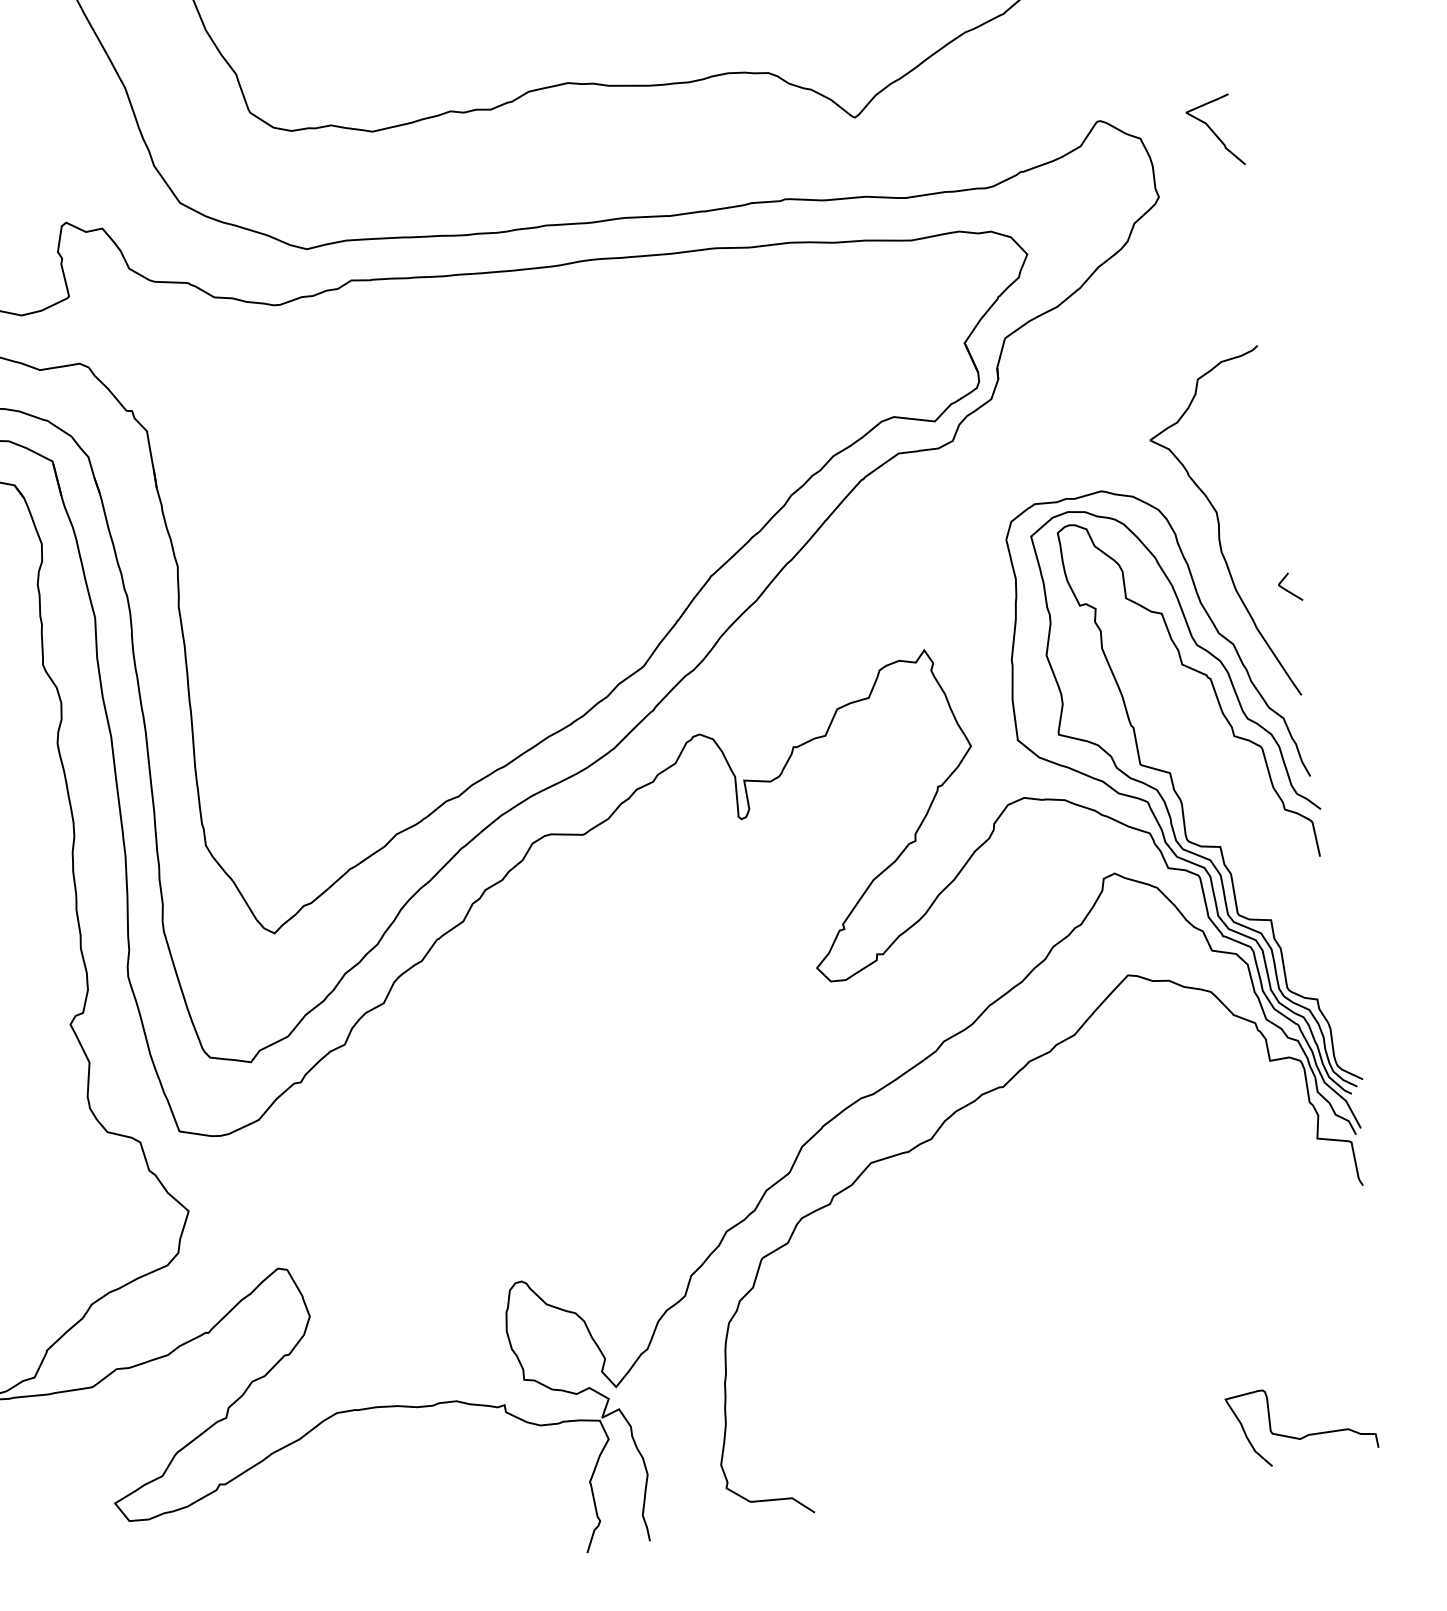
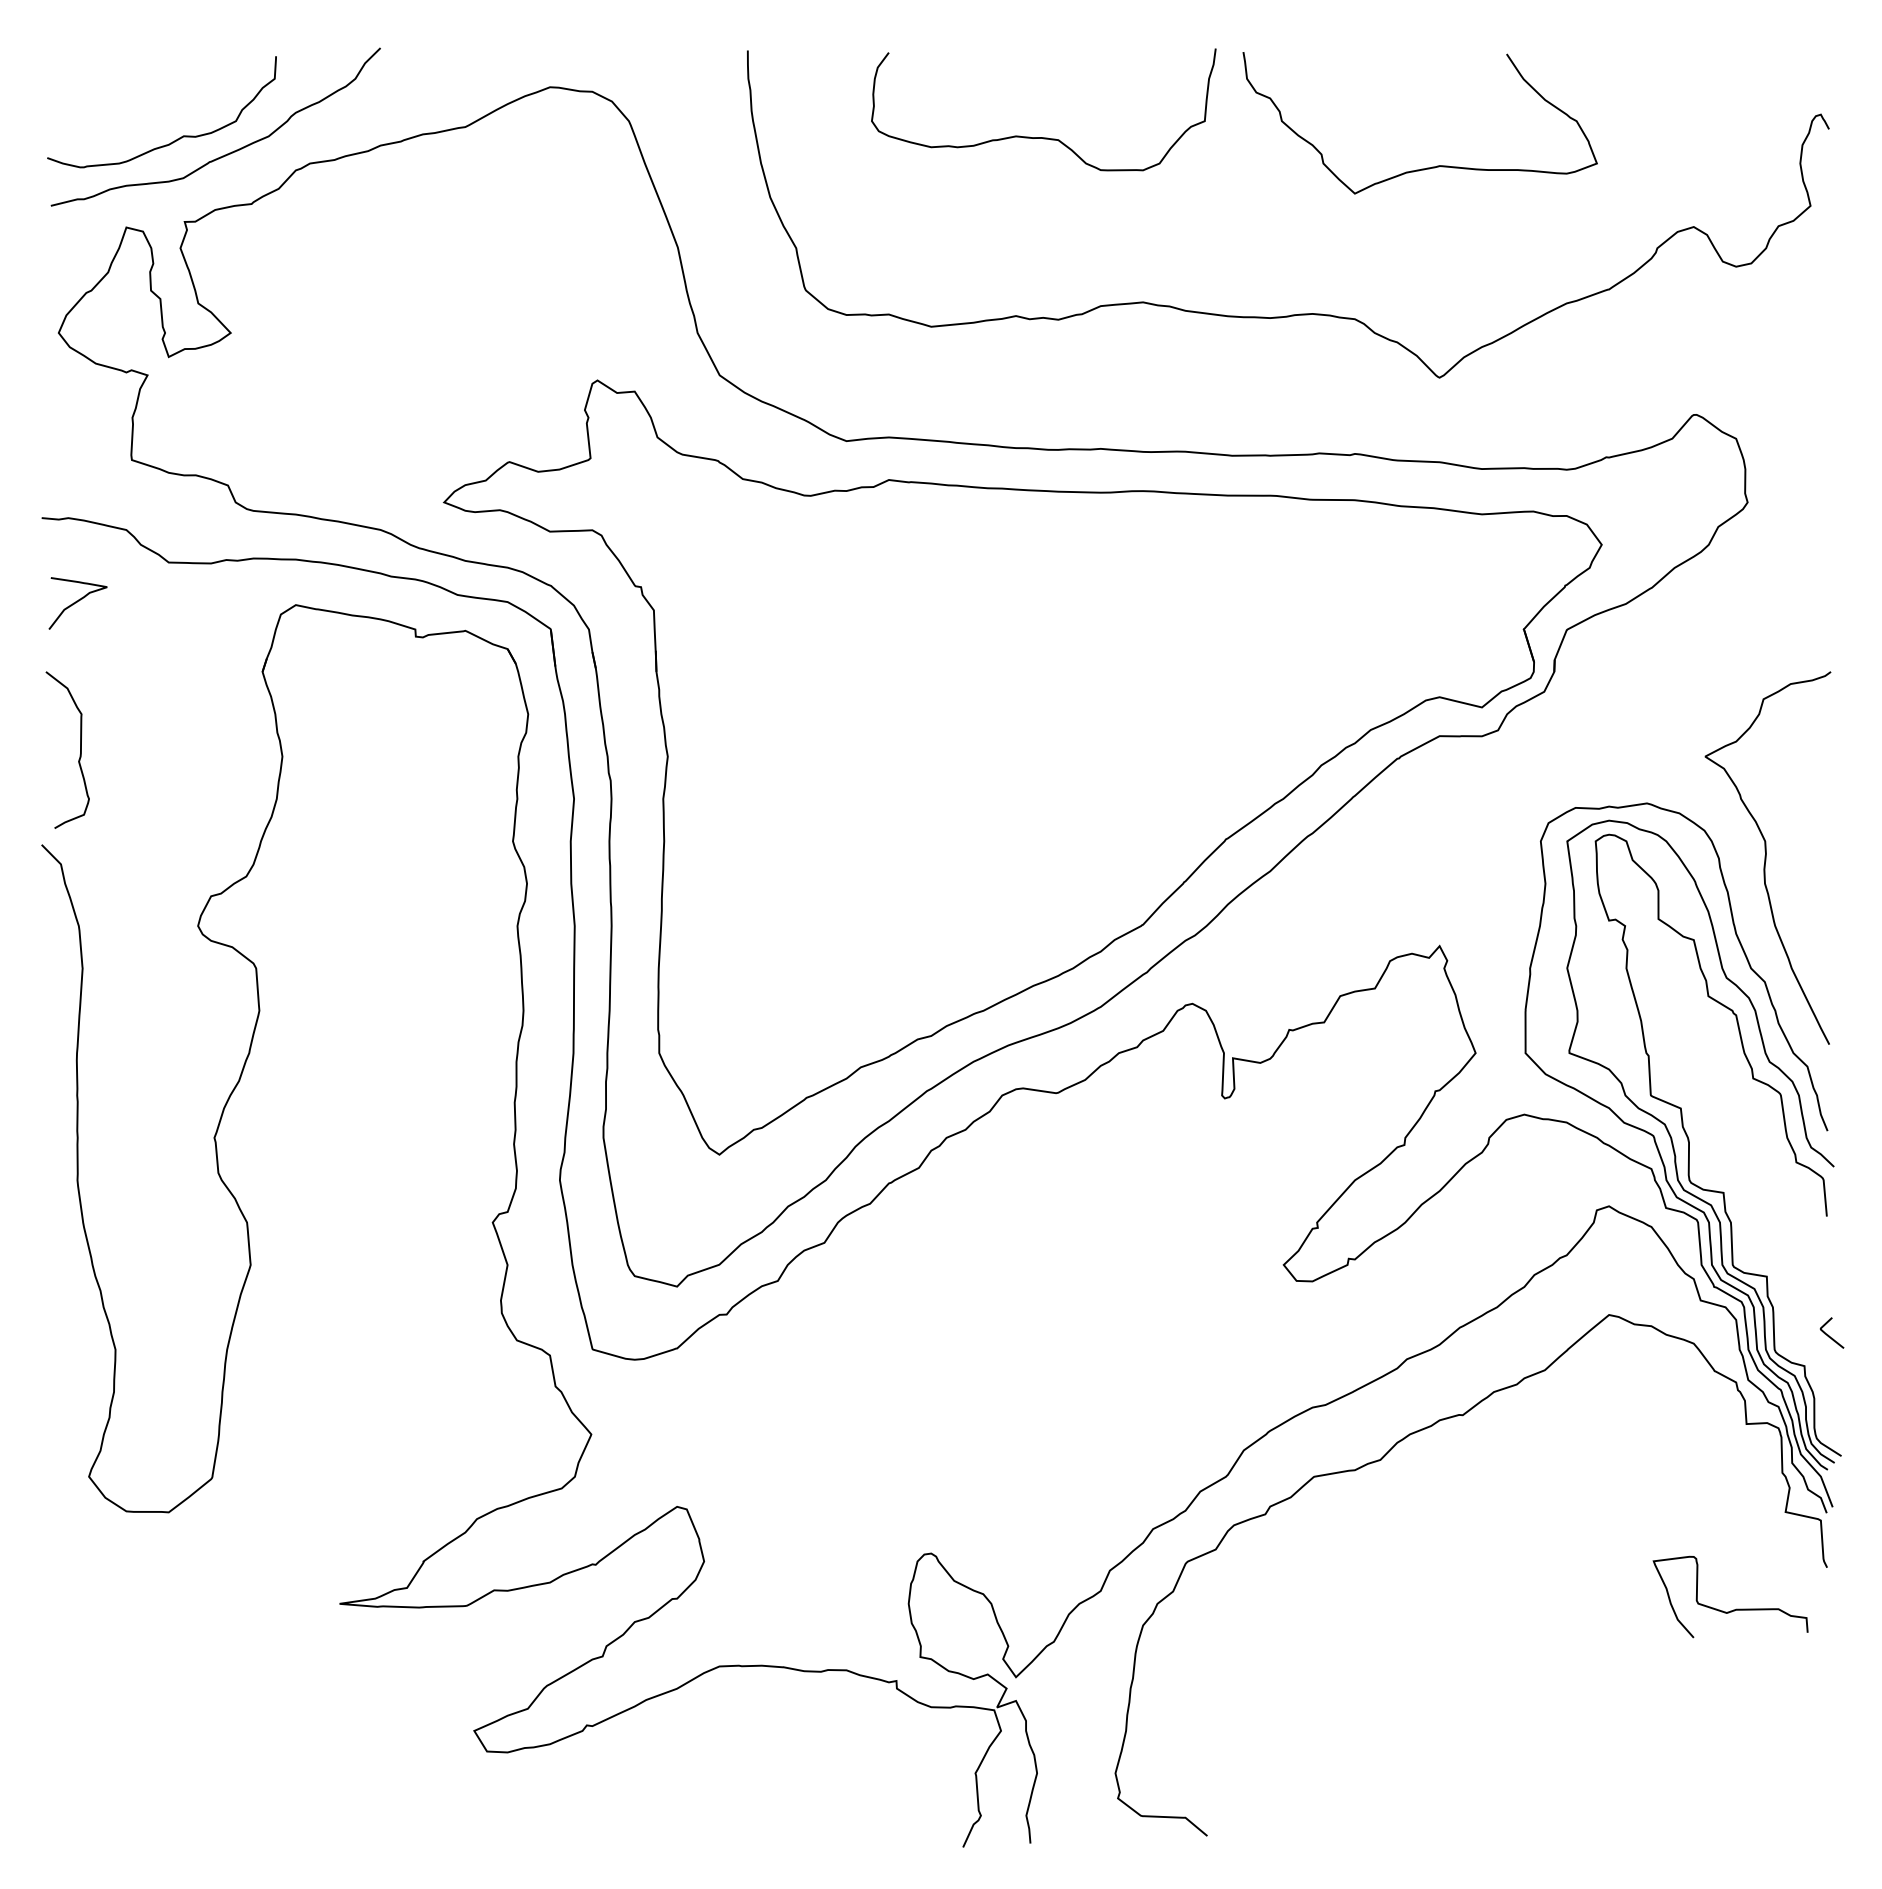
curve: (1214, 131) -> (1814, 441), removed
curve: (1286, 589) -> (1828, 1334), moved
curve: (1306, 1434) -> (1733, 1609), moved

